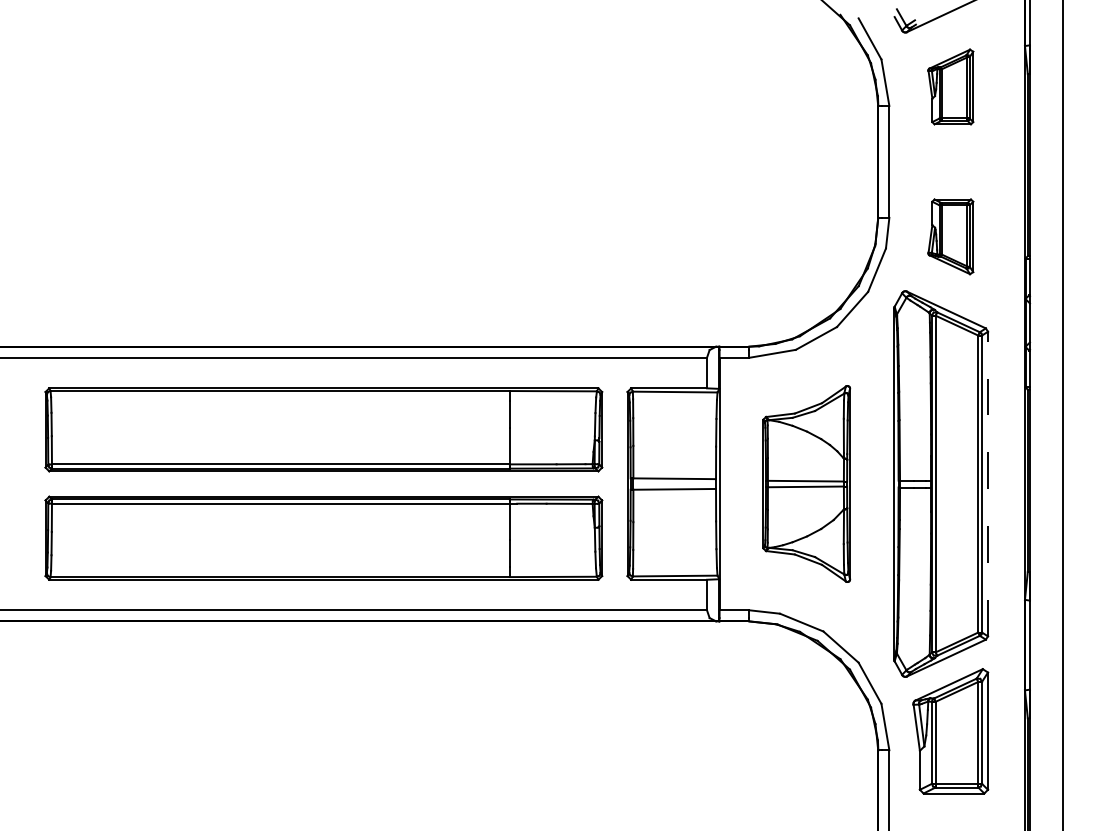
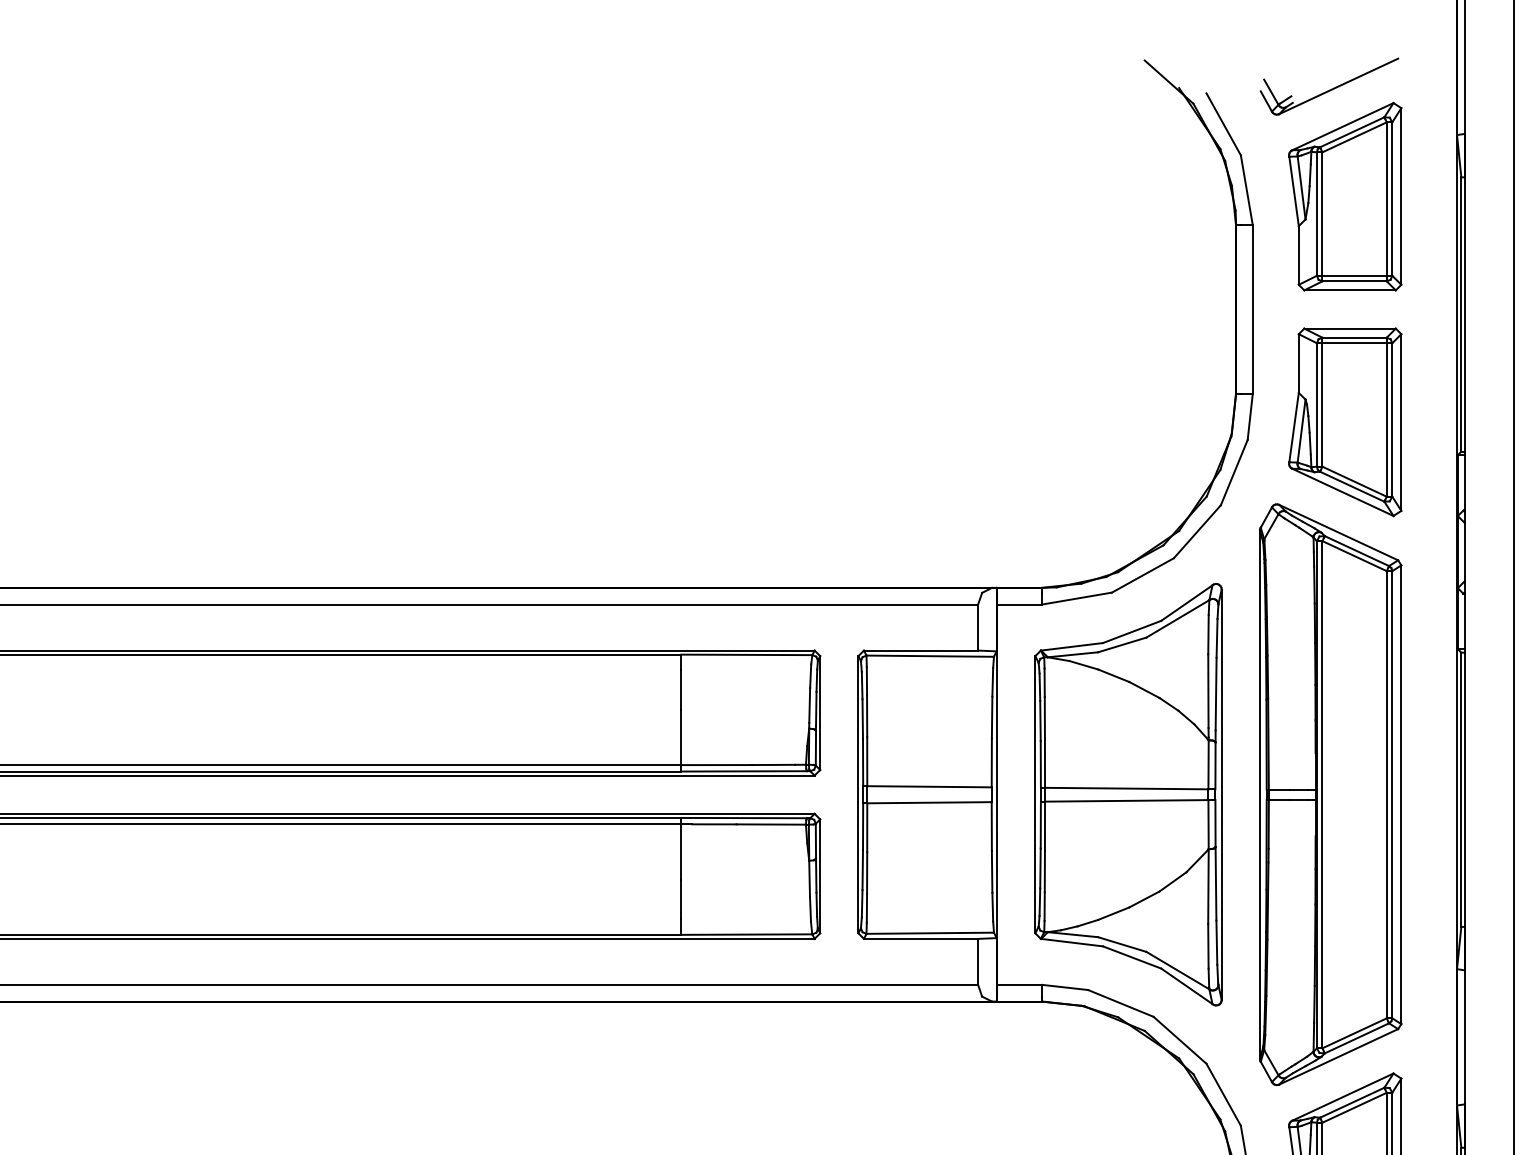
part: (950, 86) -> (1344, 195), size x1.67
part: (950, 236) -> (1344, 421), size x1.67
part: (806, 483) -> (1127, 793), size x1.43
line: (988, 483) -> (1402, 793), dashed -> solid

